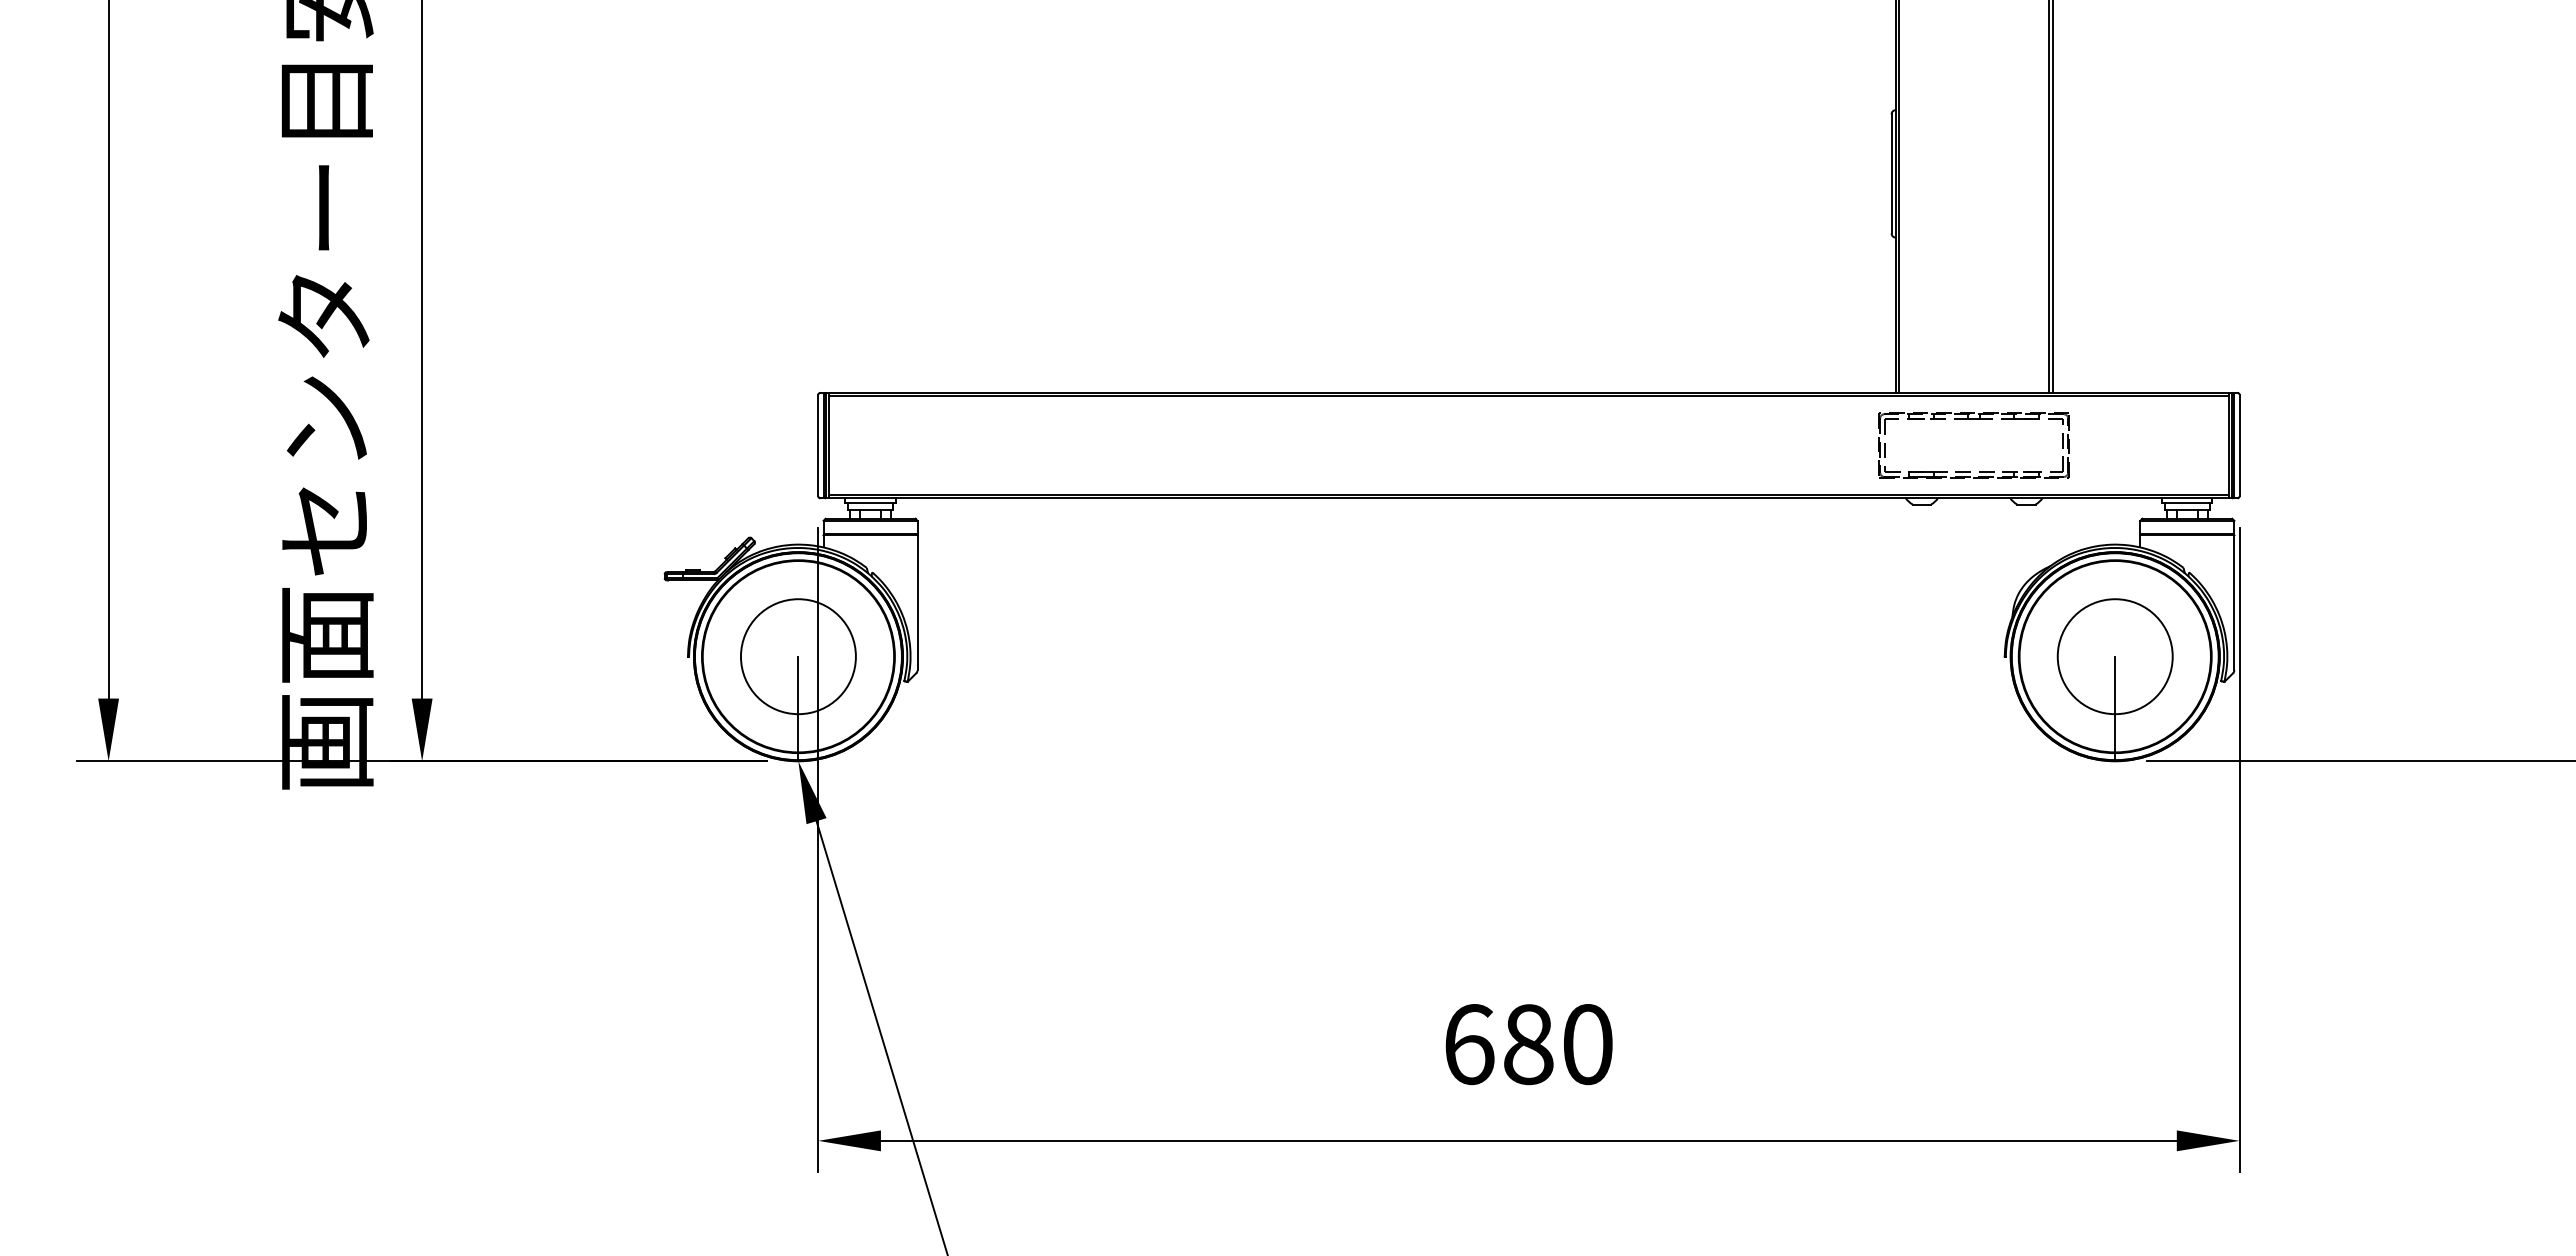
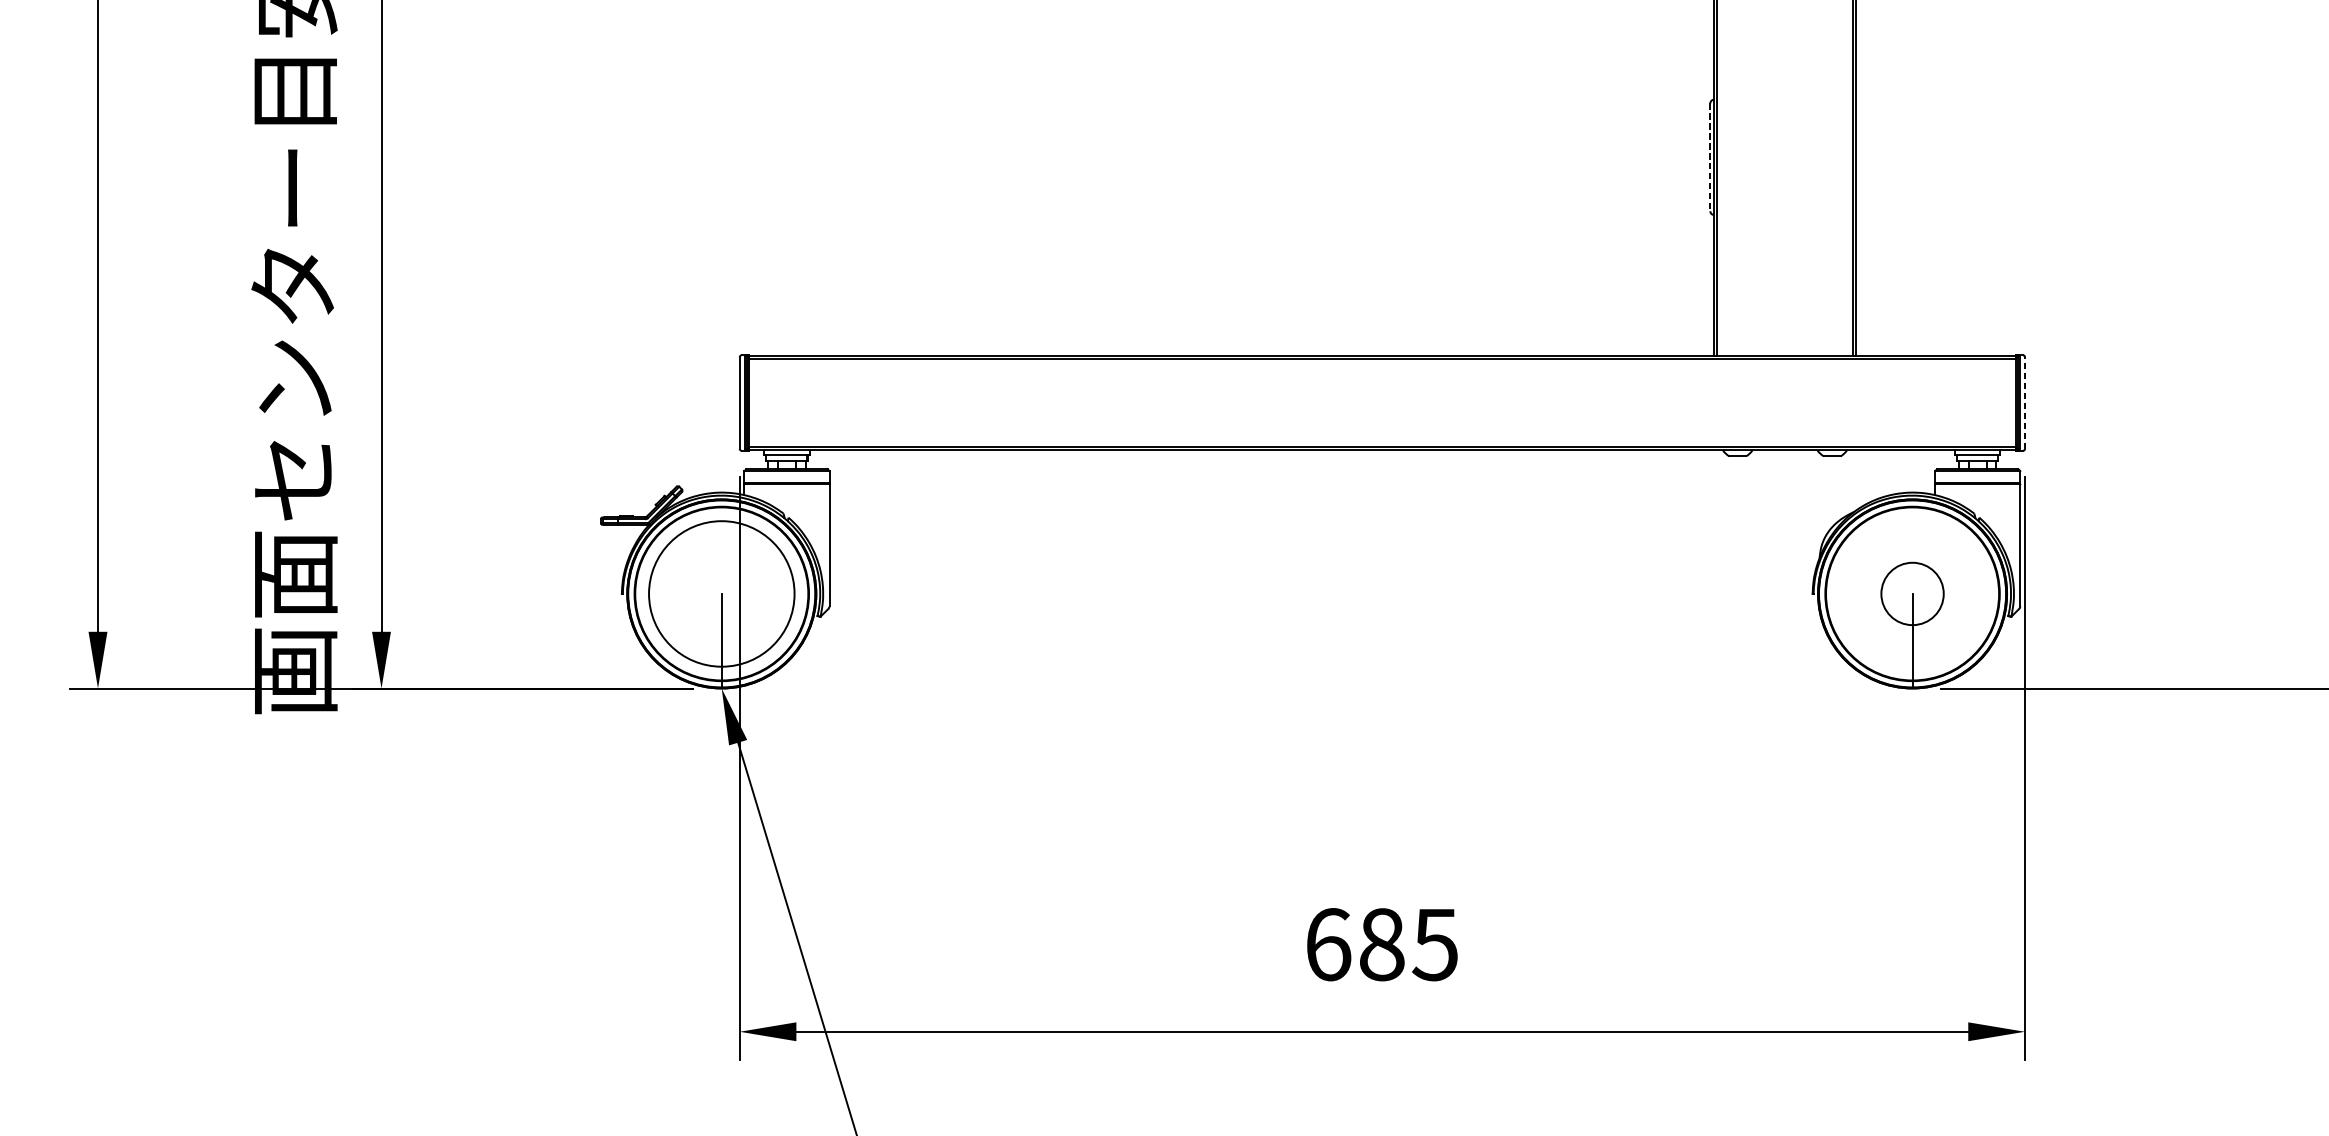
line: (1891, 173) -> (1710, 156), solid -> dashed
part: (1973, 419) -> (1784, 379), removed
line: (2239, 445) -> (2024, 402), solid -> dashed
circle: (797, 656) -> (720, 593), size x1.4
circle: (2114, 656) -> (1911, 593), size x0.6
text: (1586, 1044) -> (1434, 944), 680 -> 685

